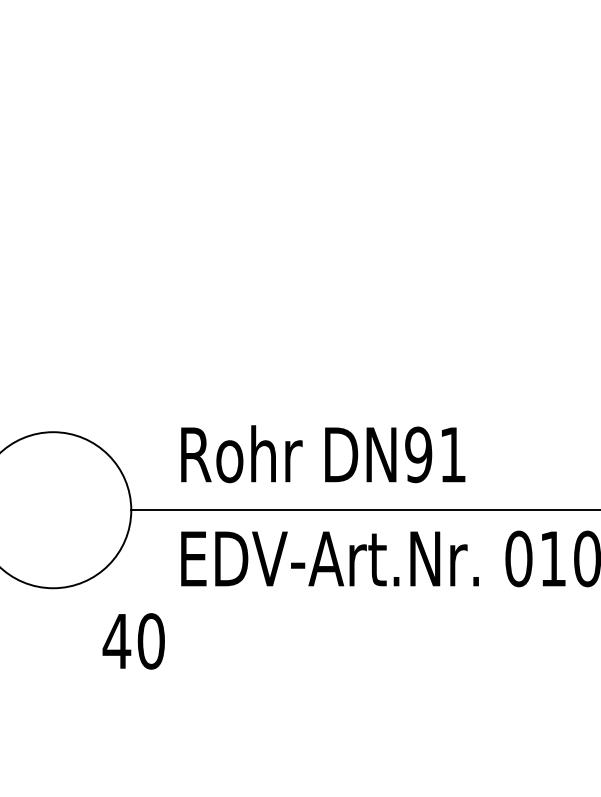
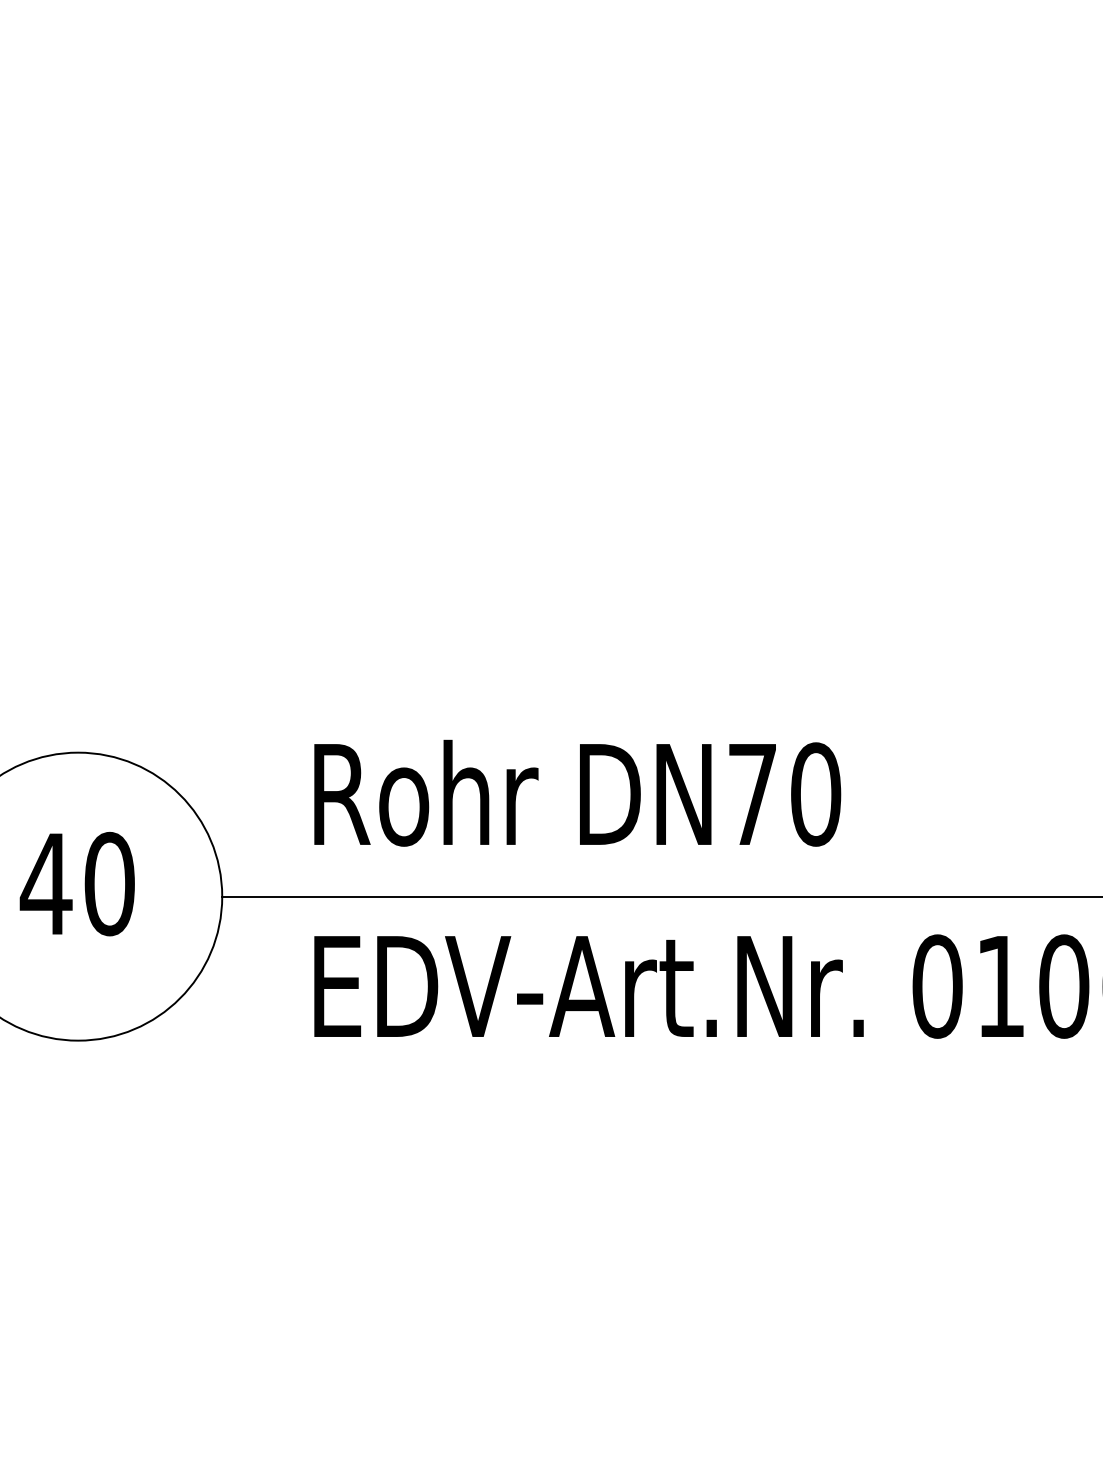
text: (435, 454) -> (783, 793), DN91 -> DN70
text: (133, 641) -> (76, 884), moved

